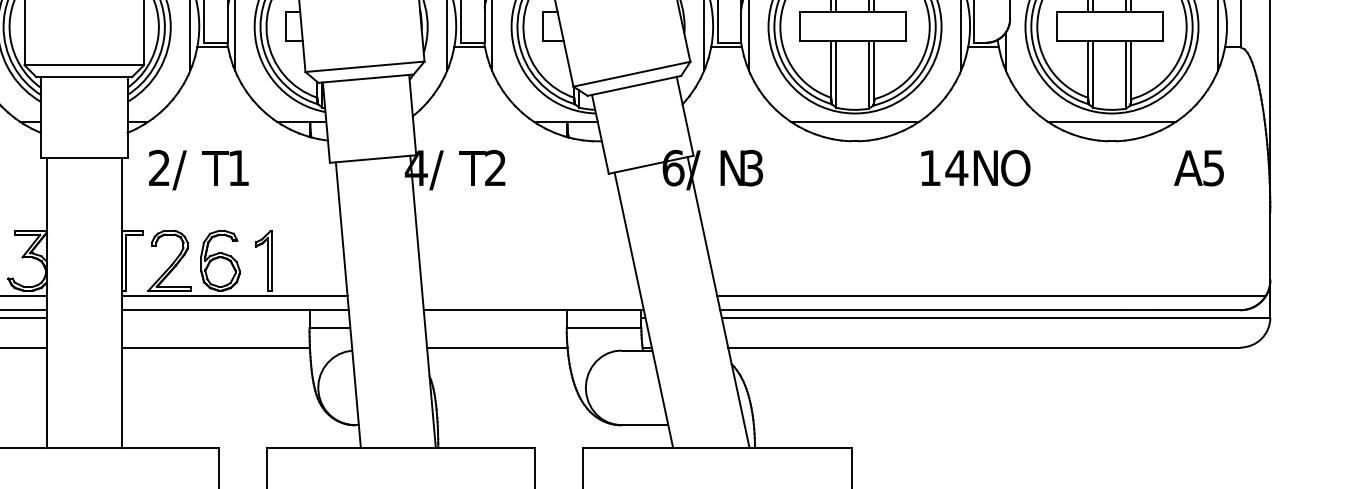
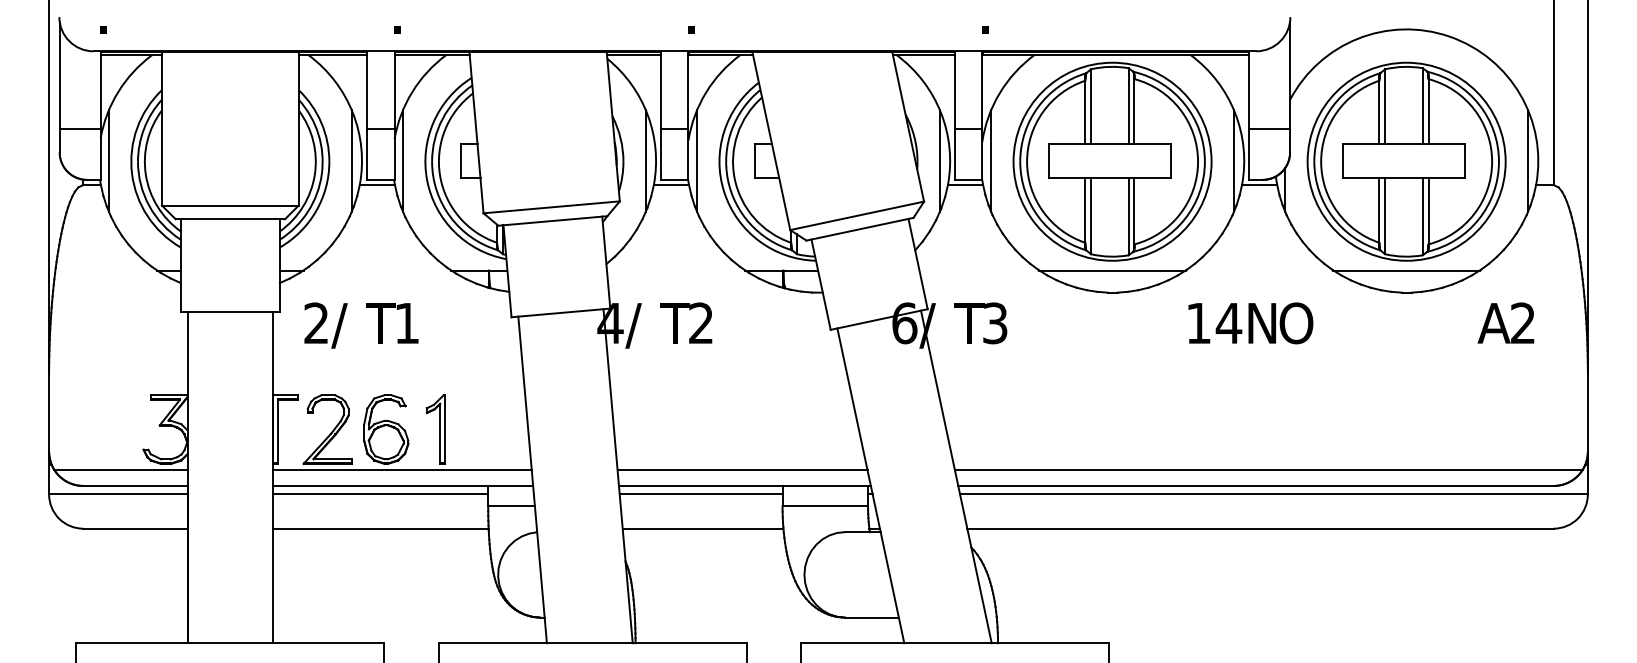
text: (730, 168) -> (970, 323), N -> T
text: (1213, 168) -> (1522, 323), 5 -> 2
line: (531, 296) -> (742, 470), added
line: (215, 317) -> (380, 494), added
line: (495, 317) -> (700, 494), added

